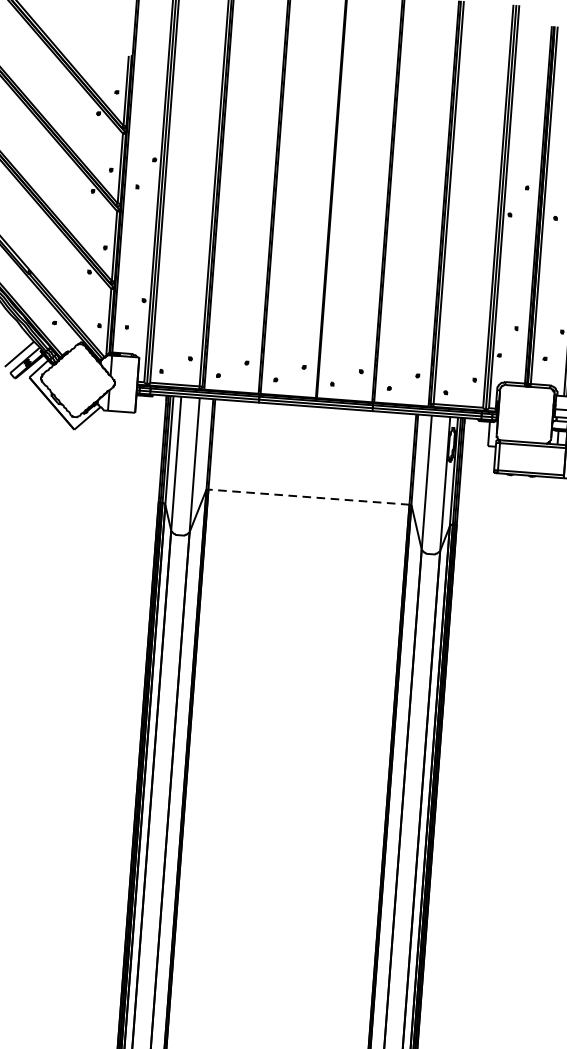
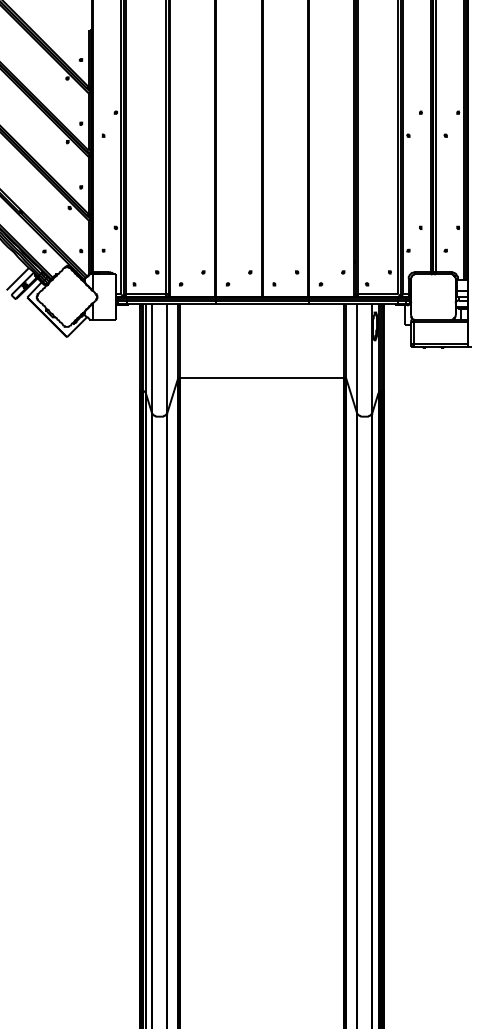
line: (308, 496) -> (261, 377), dashed -> solid

